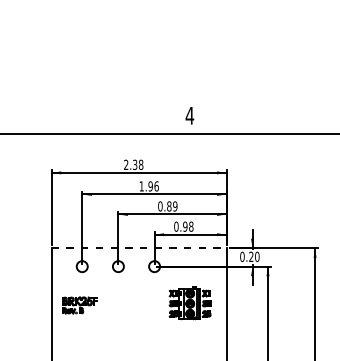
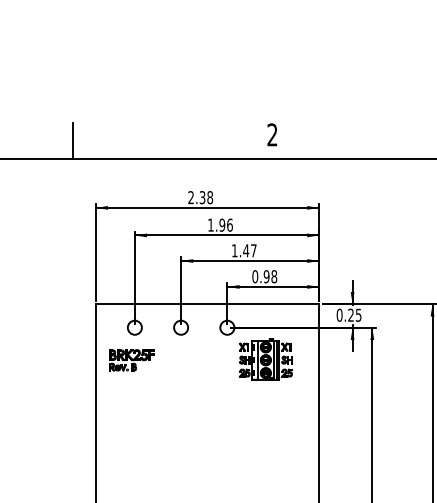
text: (189, 115) -> (272, 134), 4 -> 2
line: (34, 120) -> (73, 140), added
text: (167, 206) -> (243, 250), 0.89 -> 1.47
line: (139, 248) -> (207, 304), dashed -> solid
text: (257, 256) -> (358, 314), 0.20 -> 0.25
part: (189, 303) -> (265, 359), moved
part: (79, 305) -> (131, 360), moved

